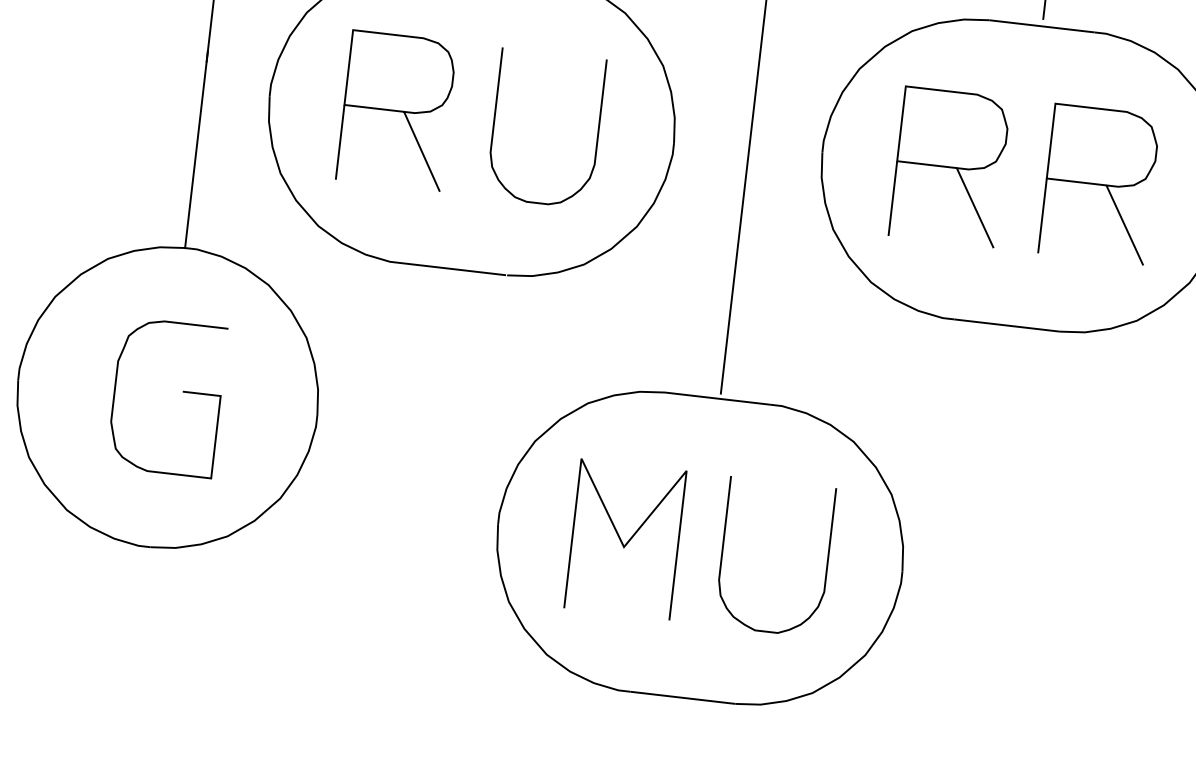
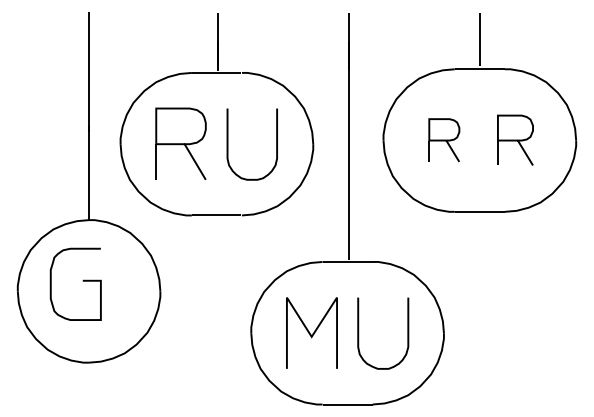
part: (950, 167) -> (444, 140), size x0.6
part: (1099, 184) -> (515, 140), size x0.7
curve: (181, 393) -> (82, 281), moved

